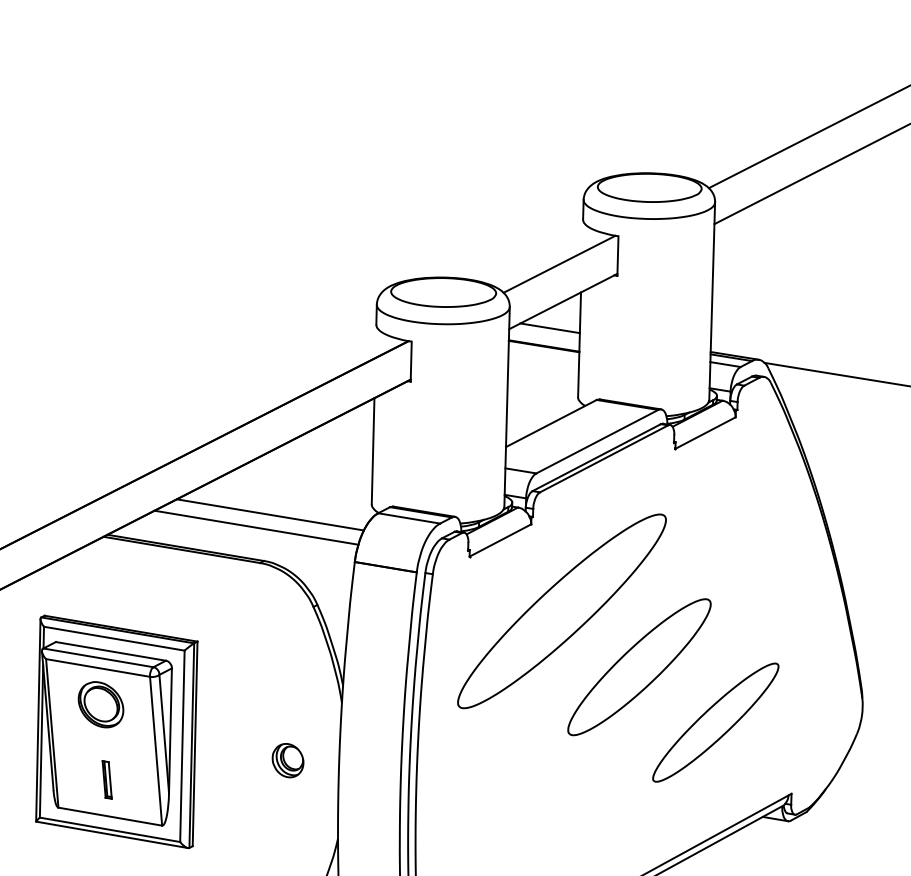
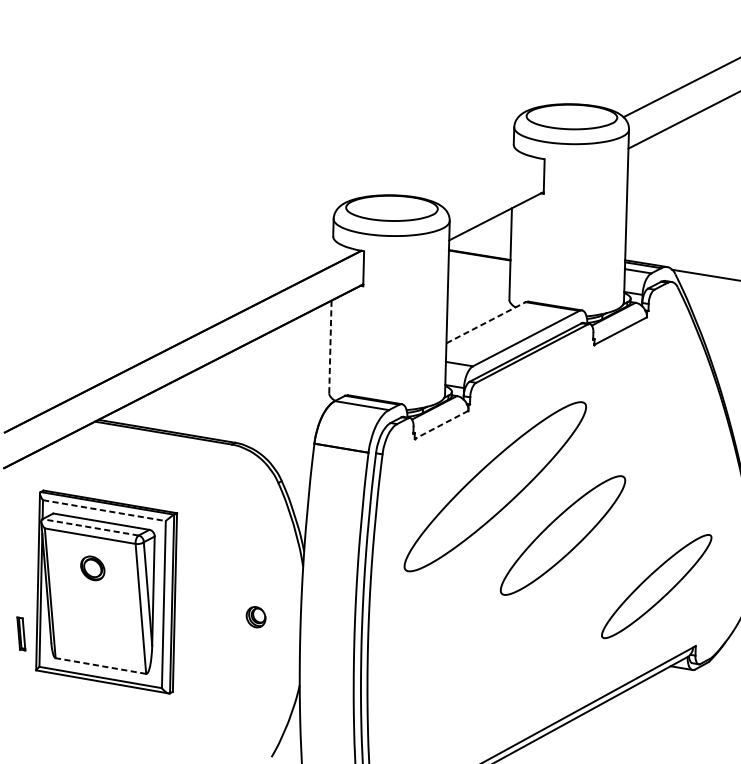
line: (559, 263) -> (493, 183), removed
line: (549, 328) -> (484, 239), removed
line: (551, 423) -> (486, 322), solid -> dashed
line: (373, 450) -> (330, 346), solid -> dashed
line: (269, 514) -> (239, 402), removed
line: (256, 527) -> (228, 413), removed
line: (500, 540) -> (441, 424), solid -> dashed
line: (114, 638) -> (104, 510), solid -> dashed
line: (98, 657) -> (90, 527), solid -> dashed
part: (100, 704) -> (92, 568), size x0.6
part: (715, 722) -> (656, 586), moved
part: (287, 760) -> (255, 616), size x0.7
part: (106, 779) -> (20, 633), moved
line: (110, 816) -> (101, 665), solid -> dashed

